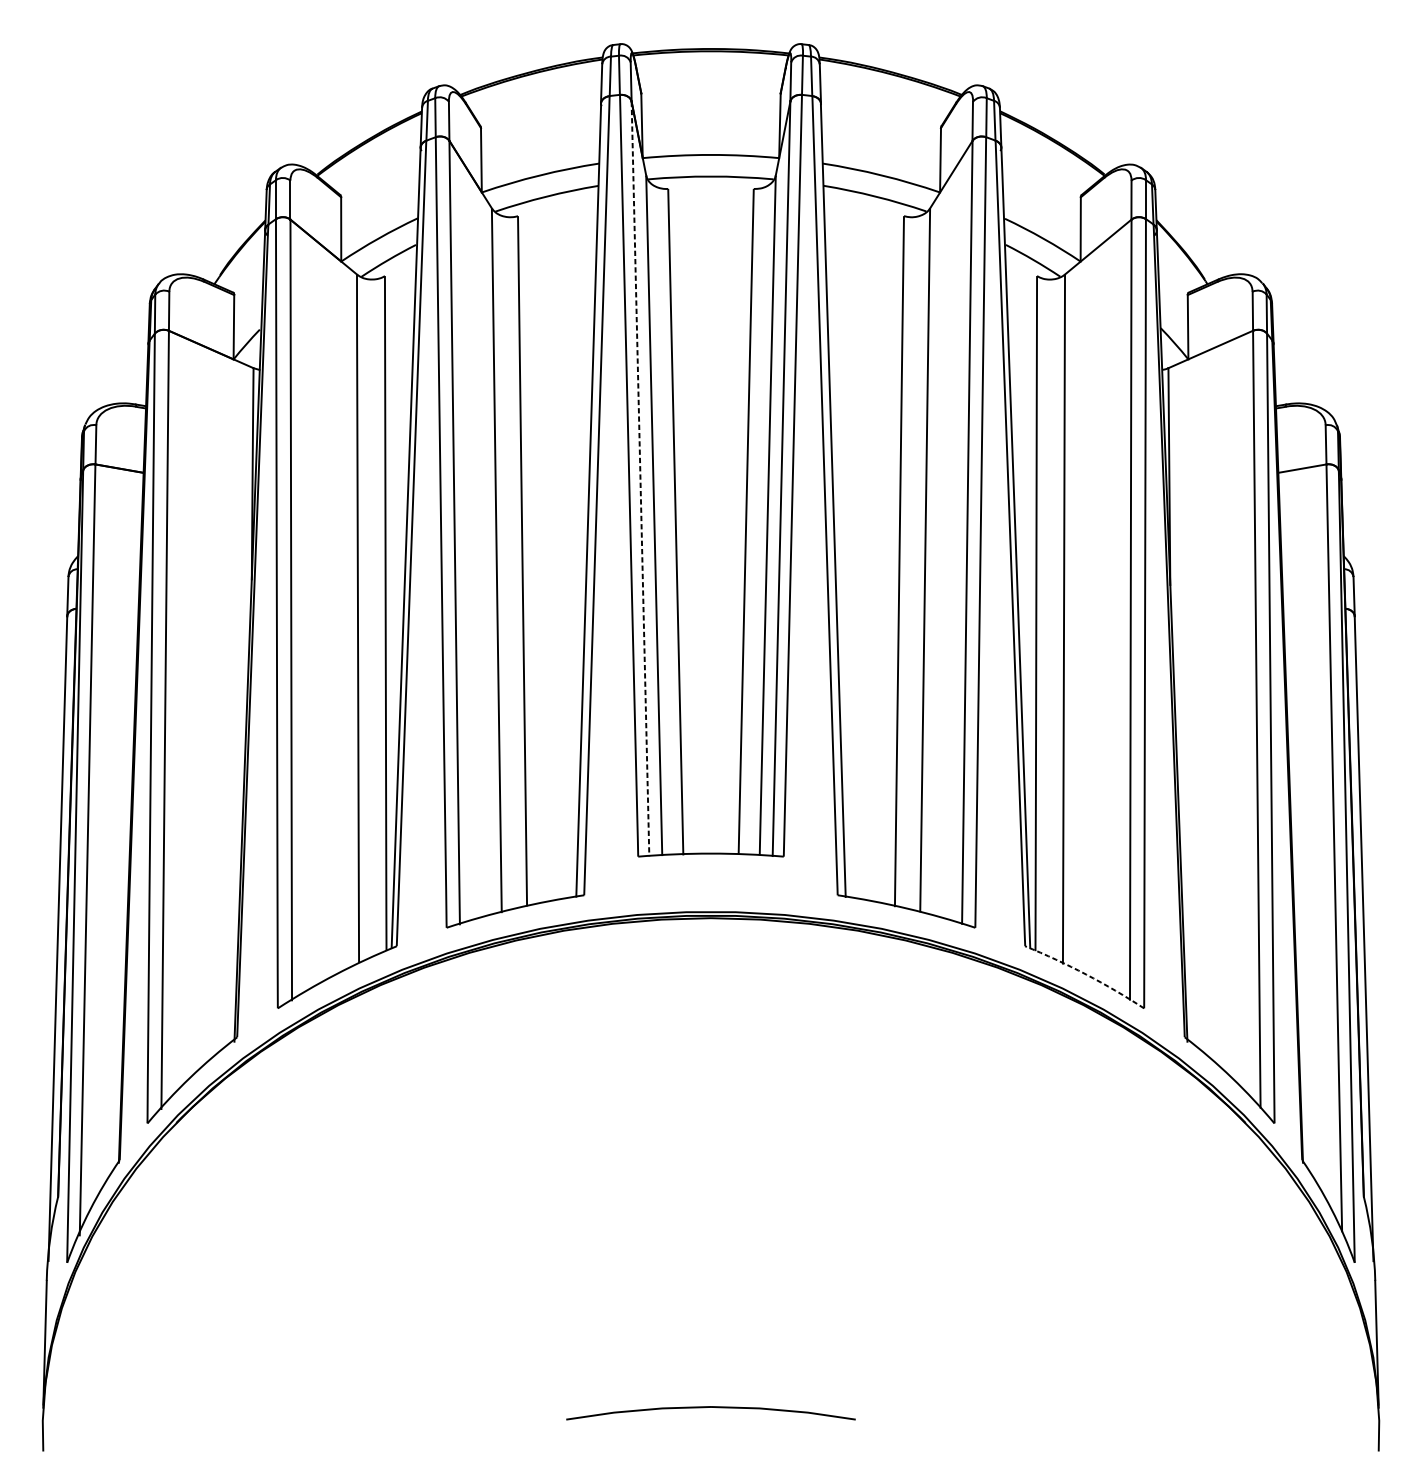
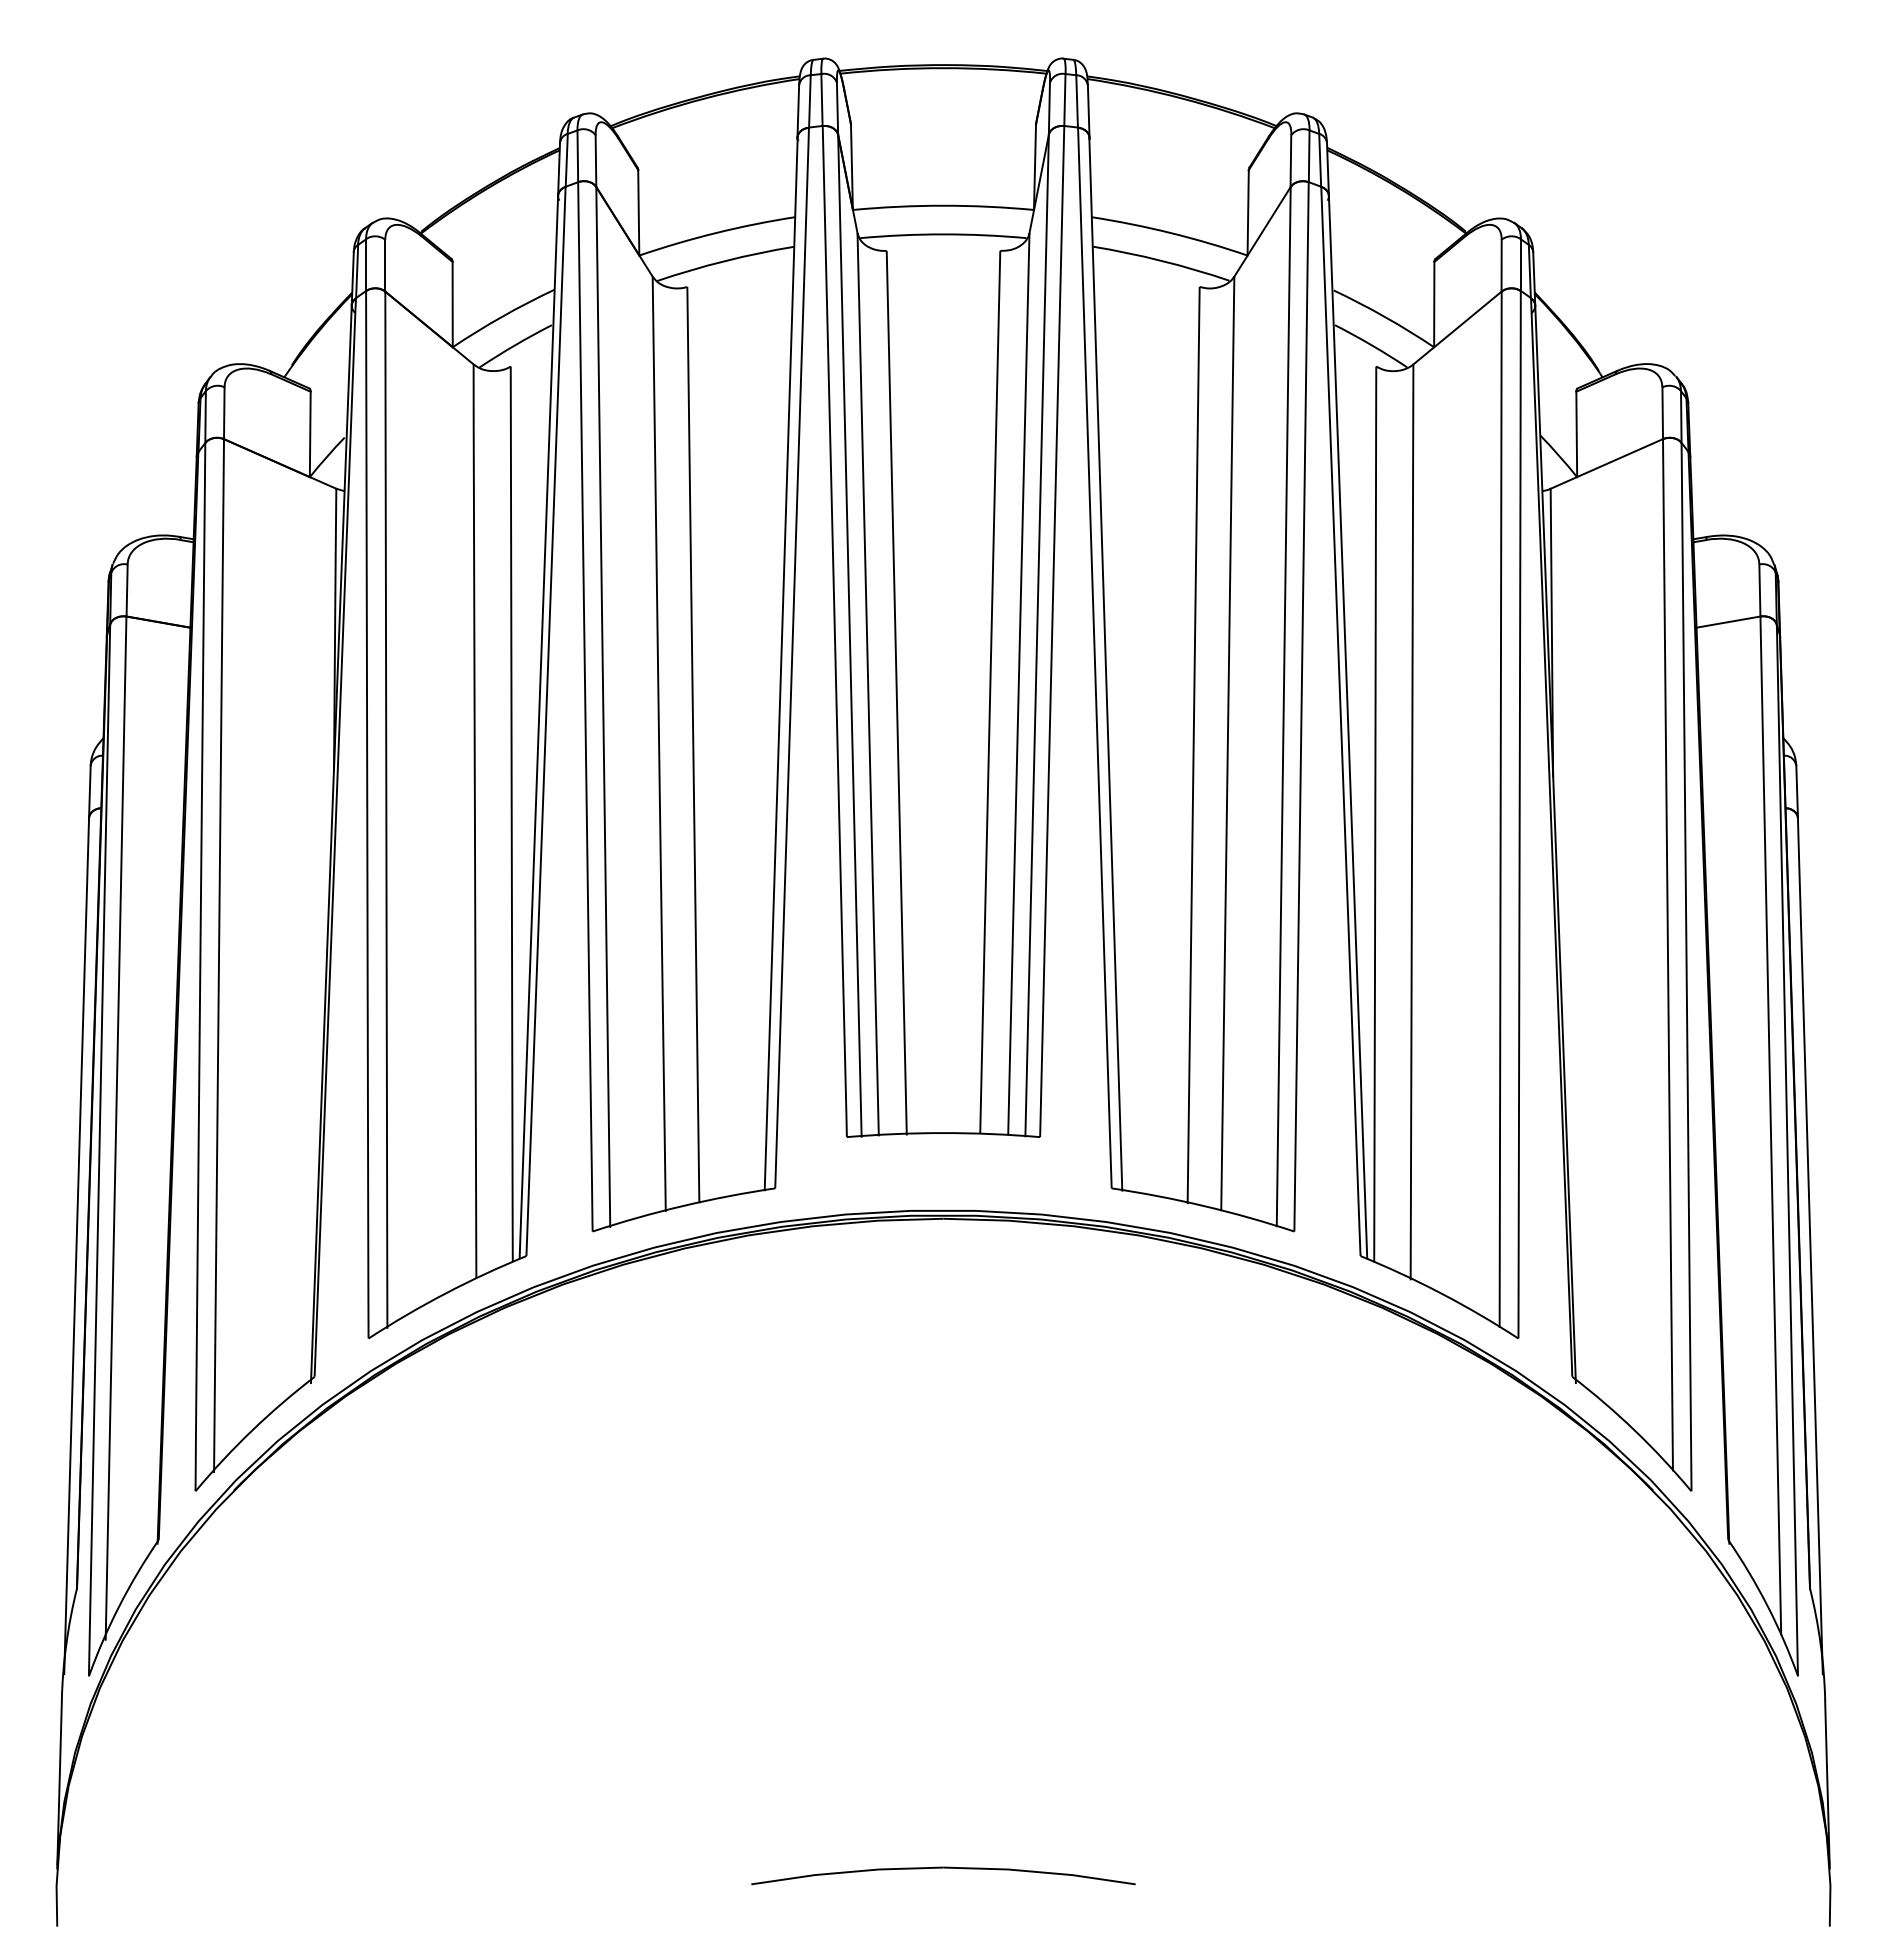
line: (640, 479) -> (849, 636), dashed -> solid
arc: (1086, 974) -> (1441, 1293), dashed -> solid

